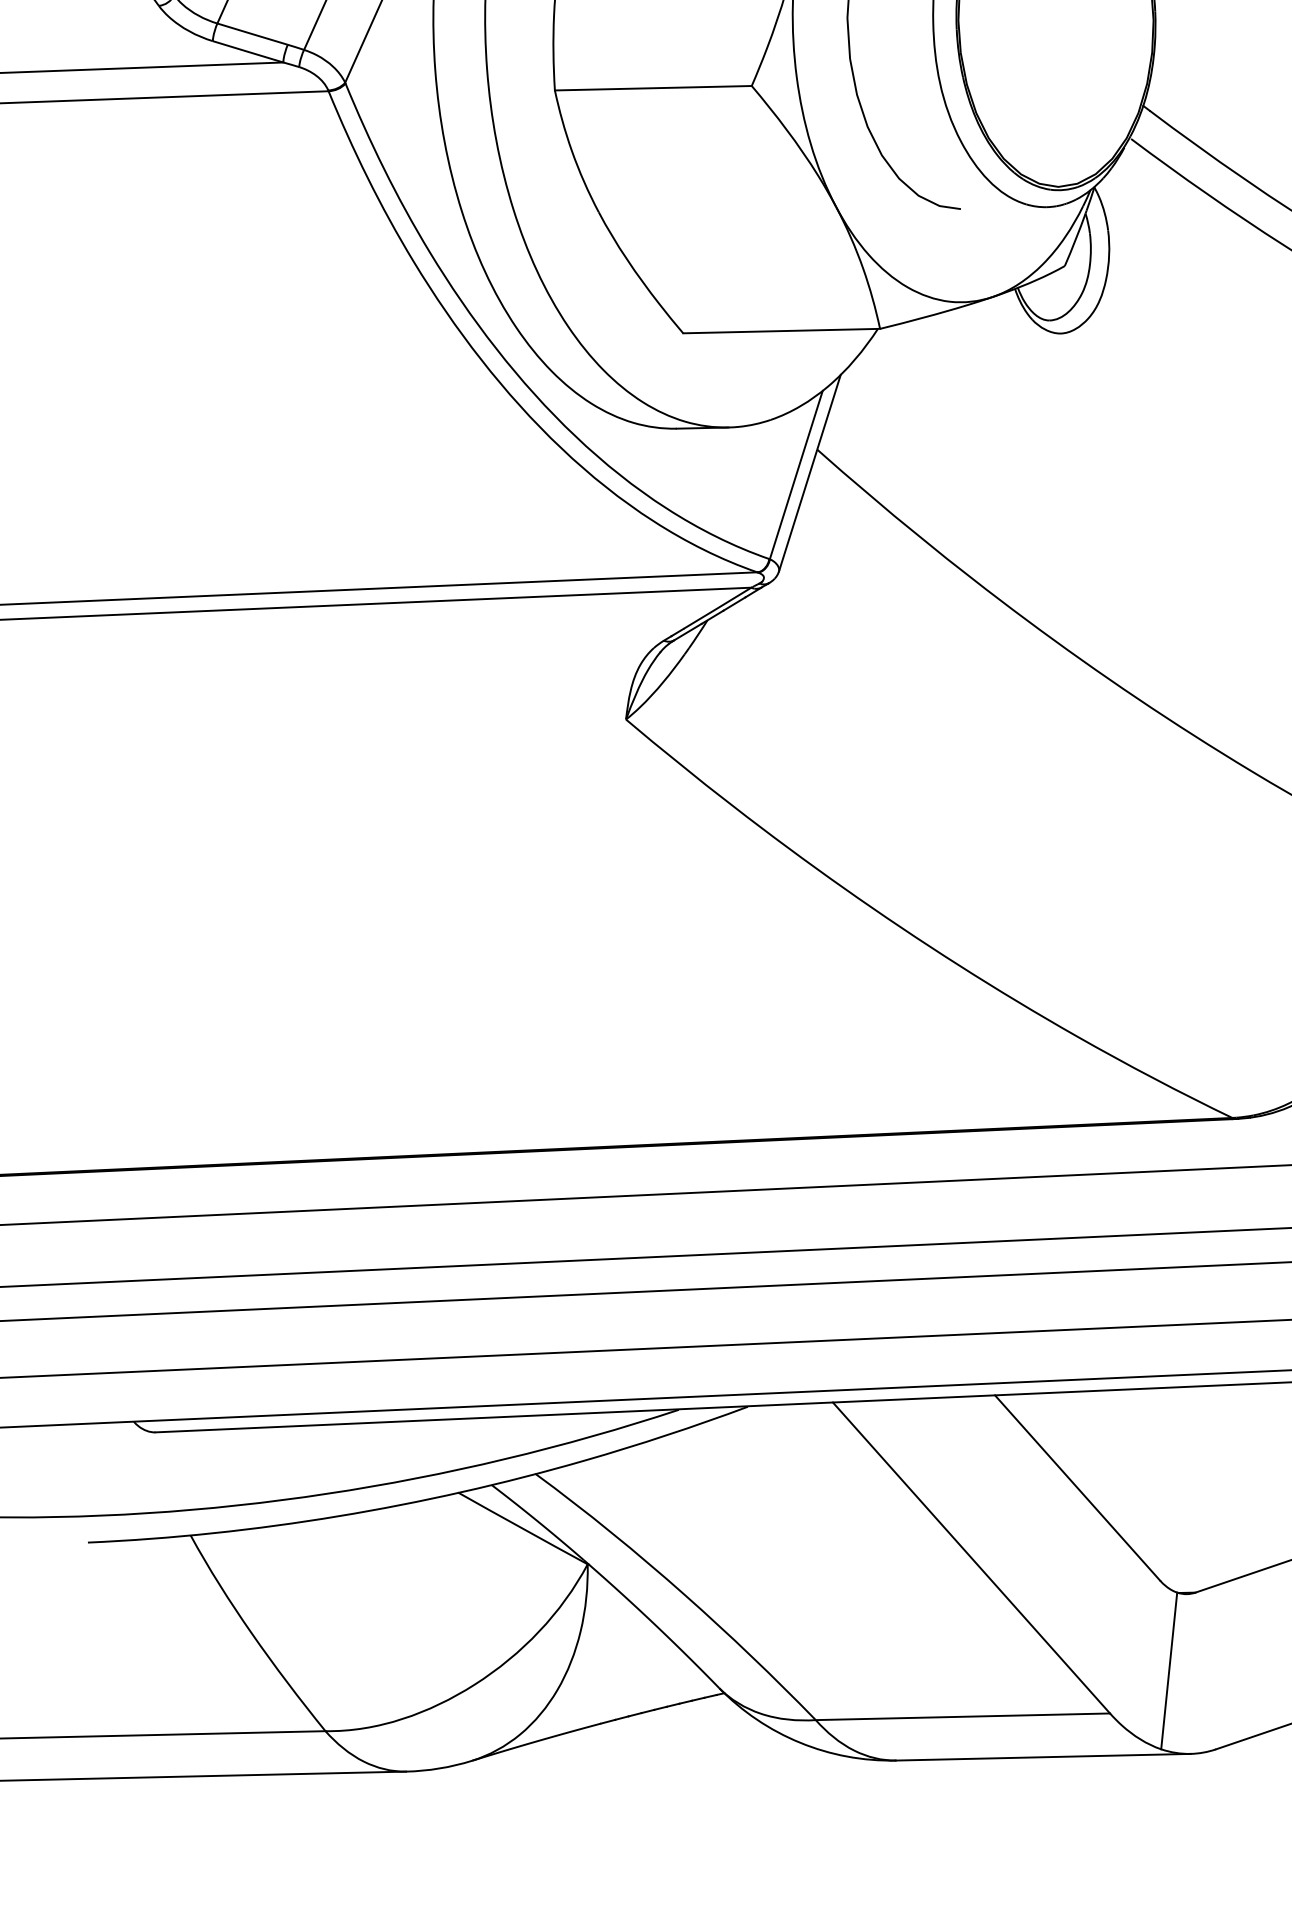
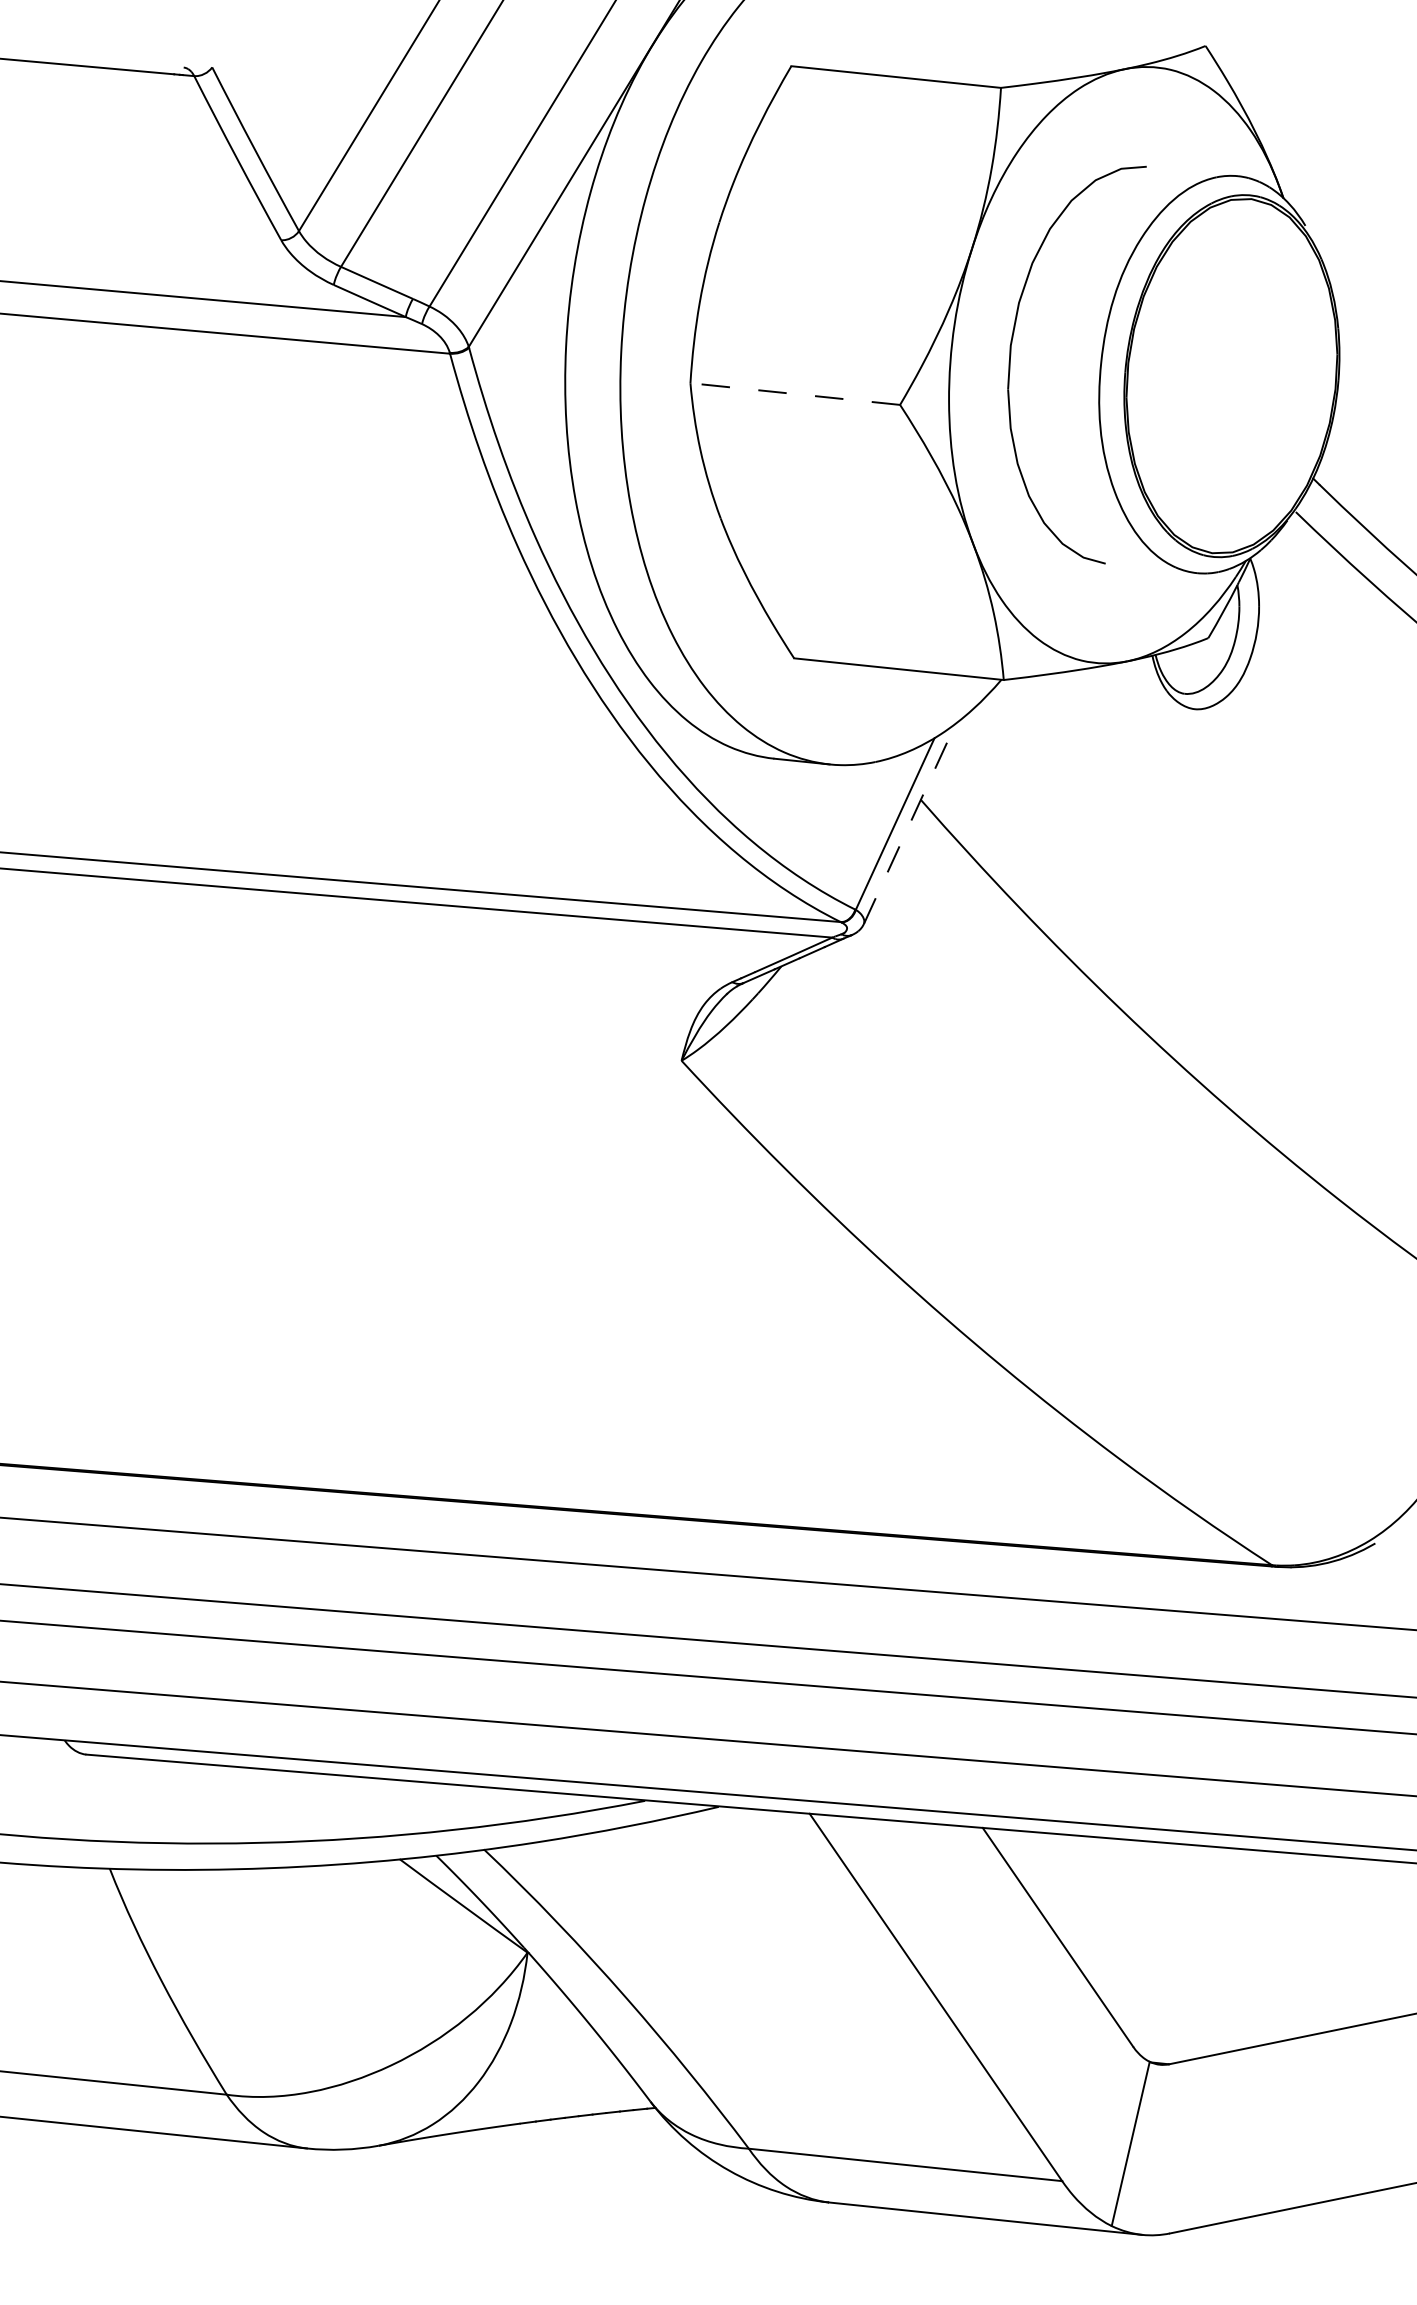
line: (652, 88) -> (794, 394), solid -> dashed
line: (810, 472) -> (910, 823), solid -> dashed

